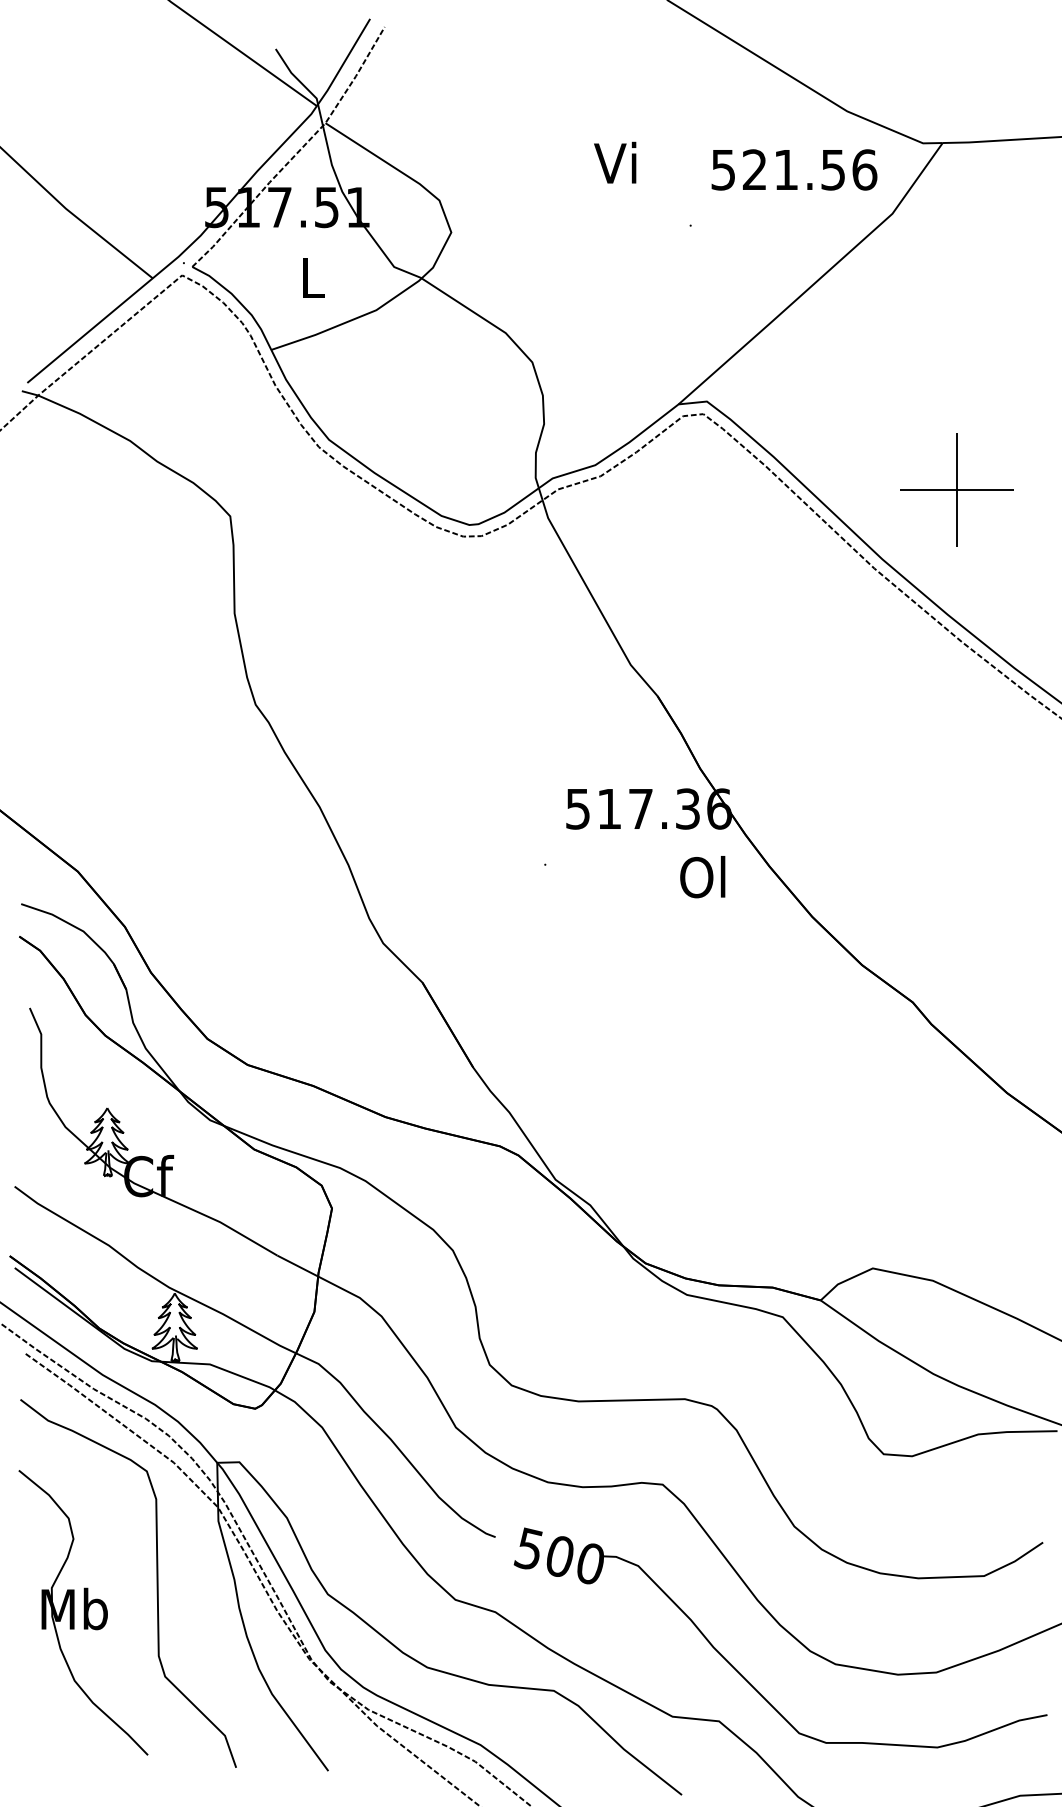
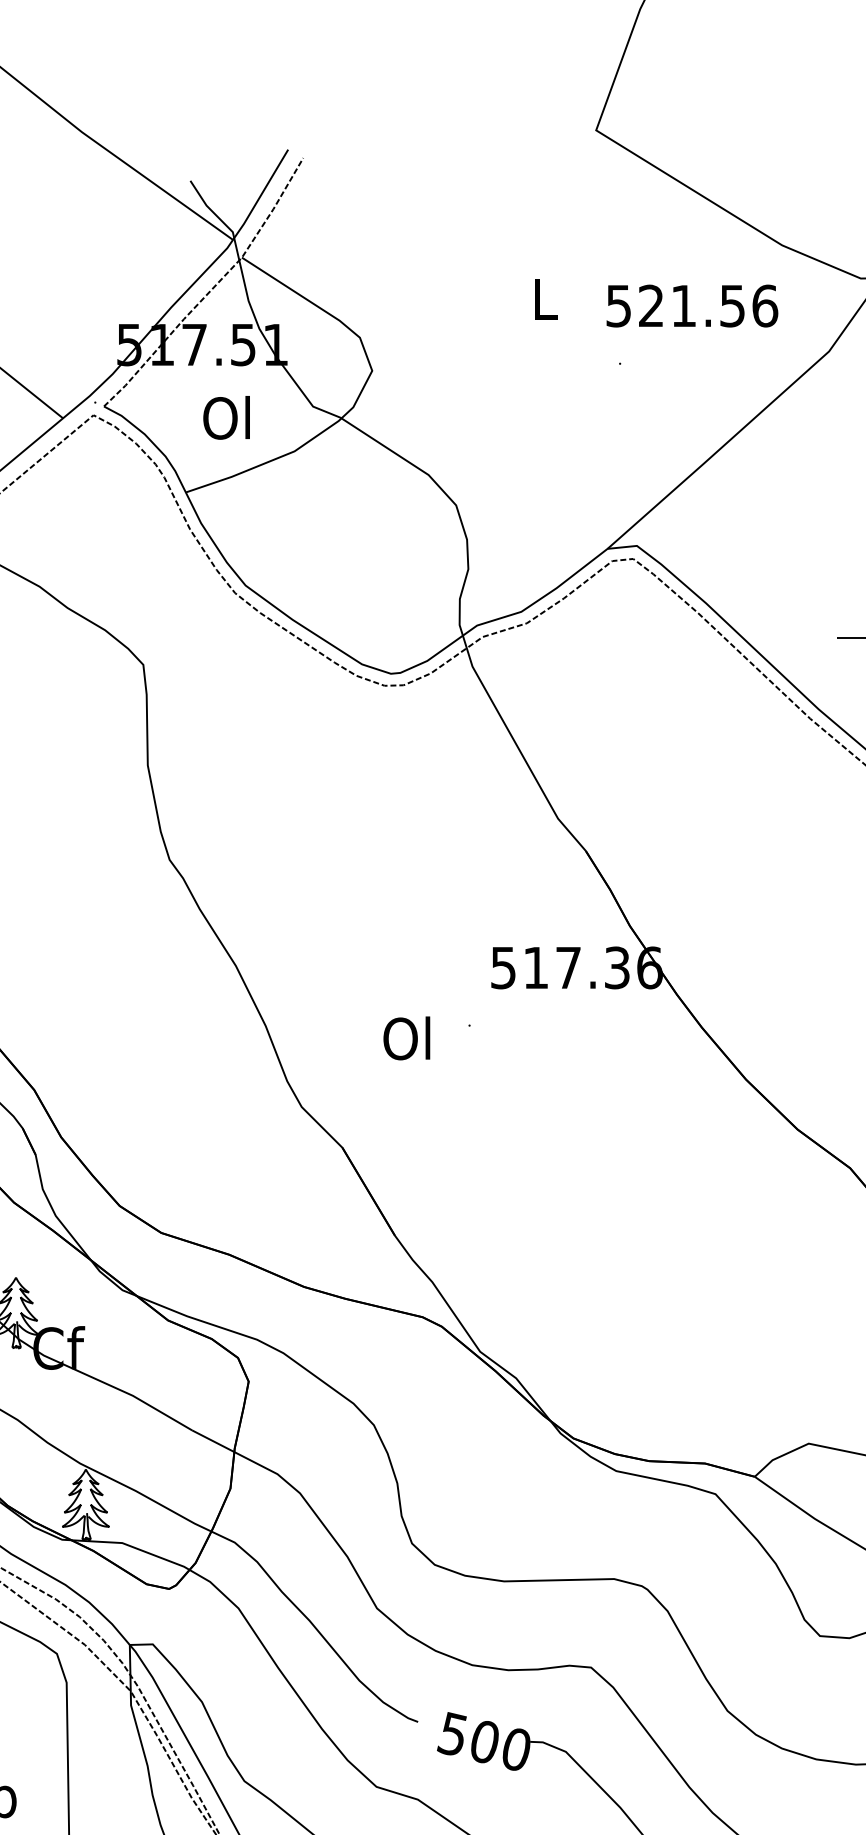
text: (615, 162) -> (542, 298), Vi -> L
text: (794, 169) -> (692, 305), moved
text: (310, 277) -> (226, 417), L -> Ol
text: (702, 877) -> (406, 1038), moved

